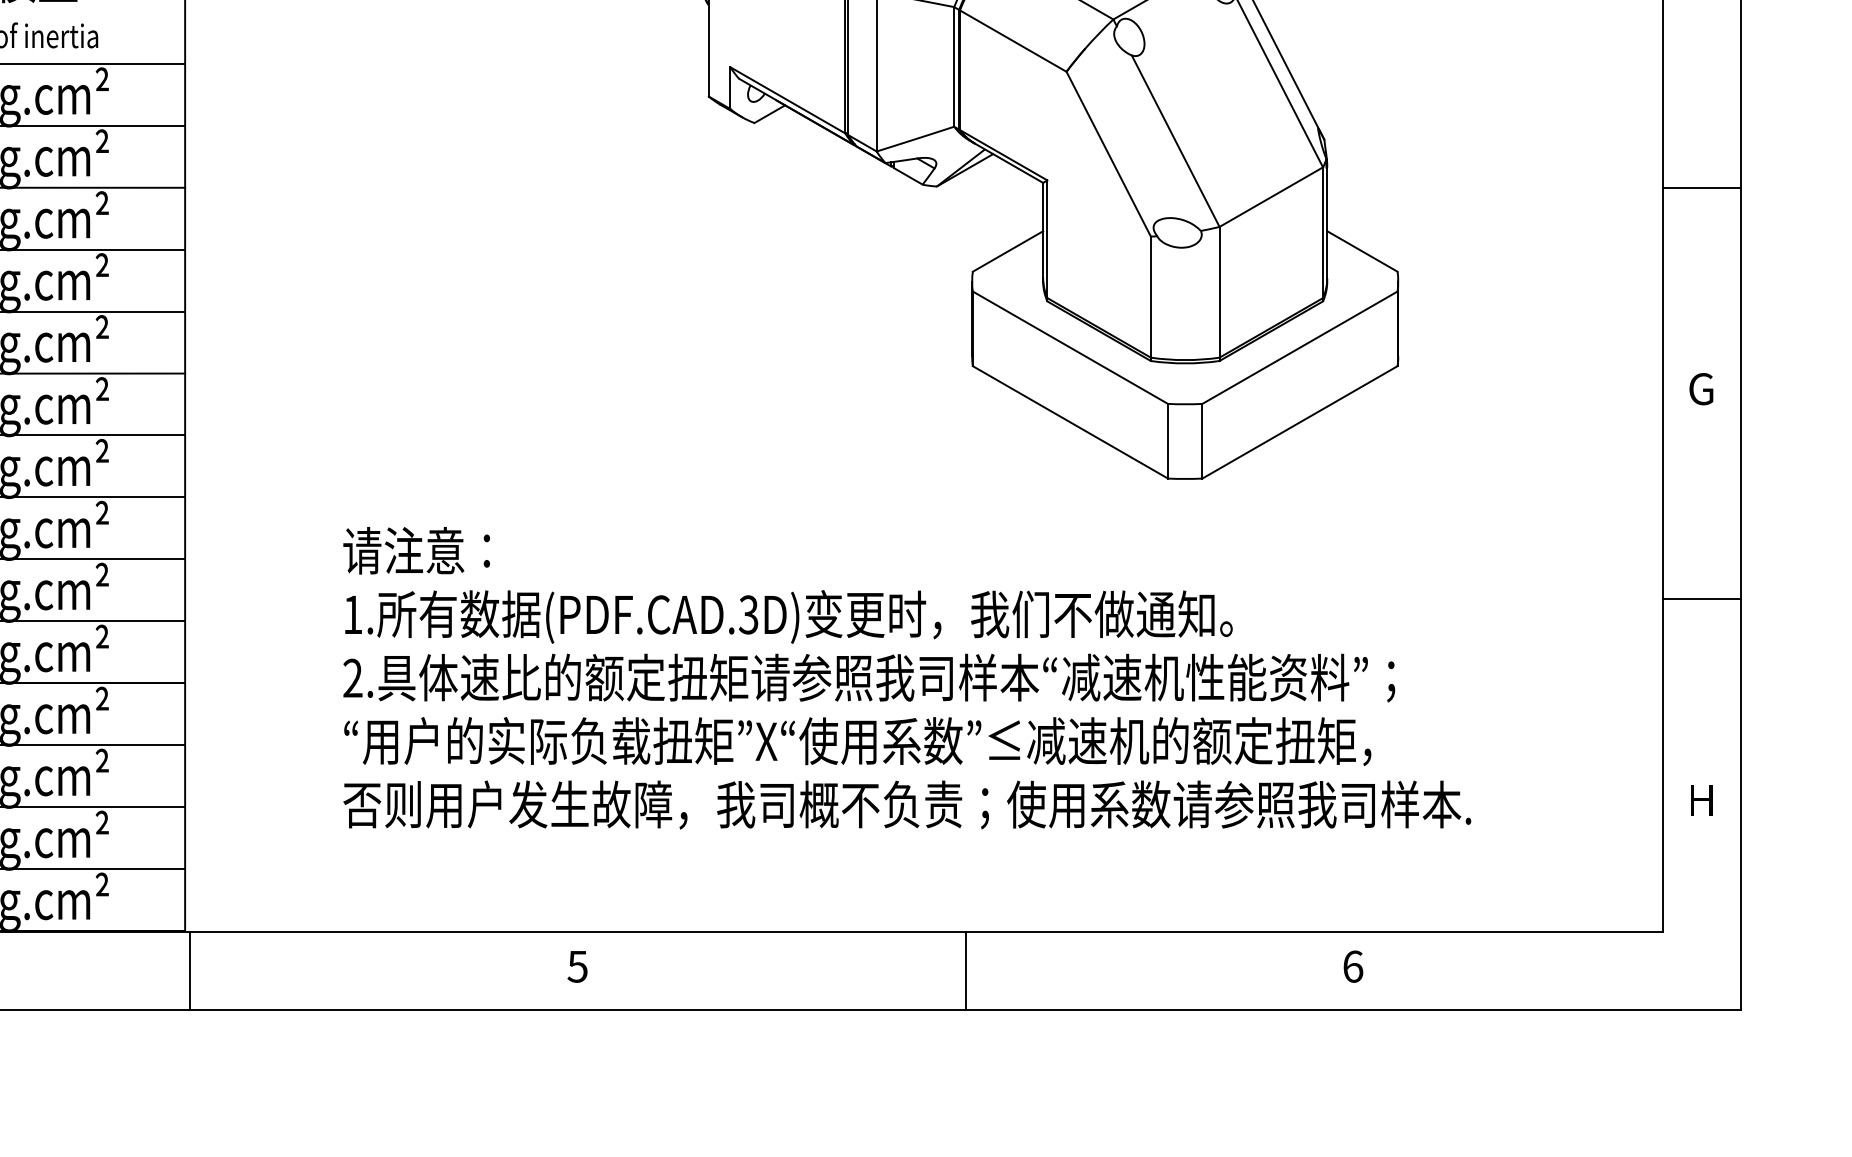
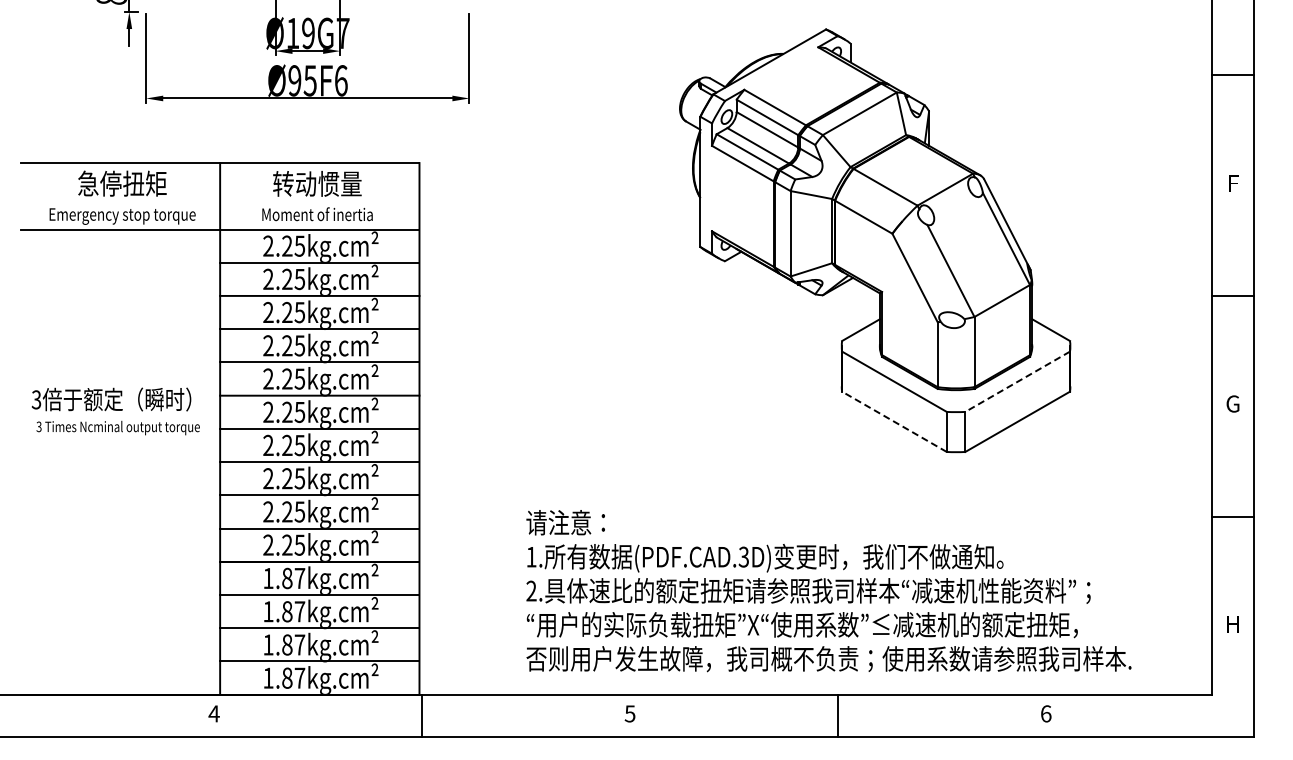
line: (1299, 349) -> (1017, 382), solid -> dashed
line: (1070, 421) -> (894, 421), solid -> dashed
text: (906, 678) -> (828, 591), moved

